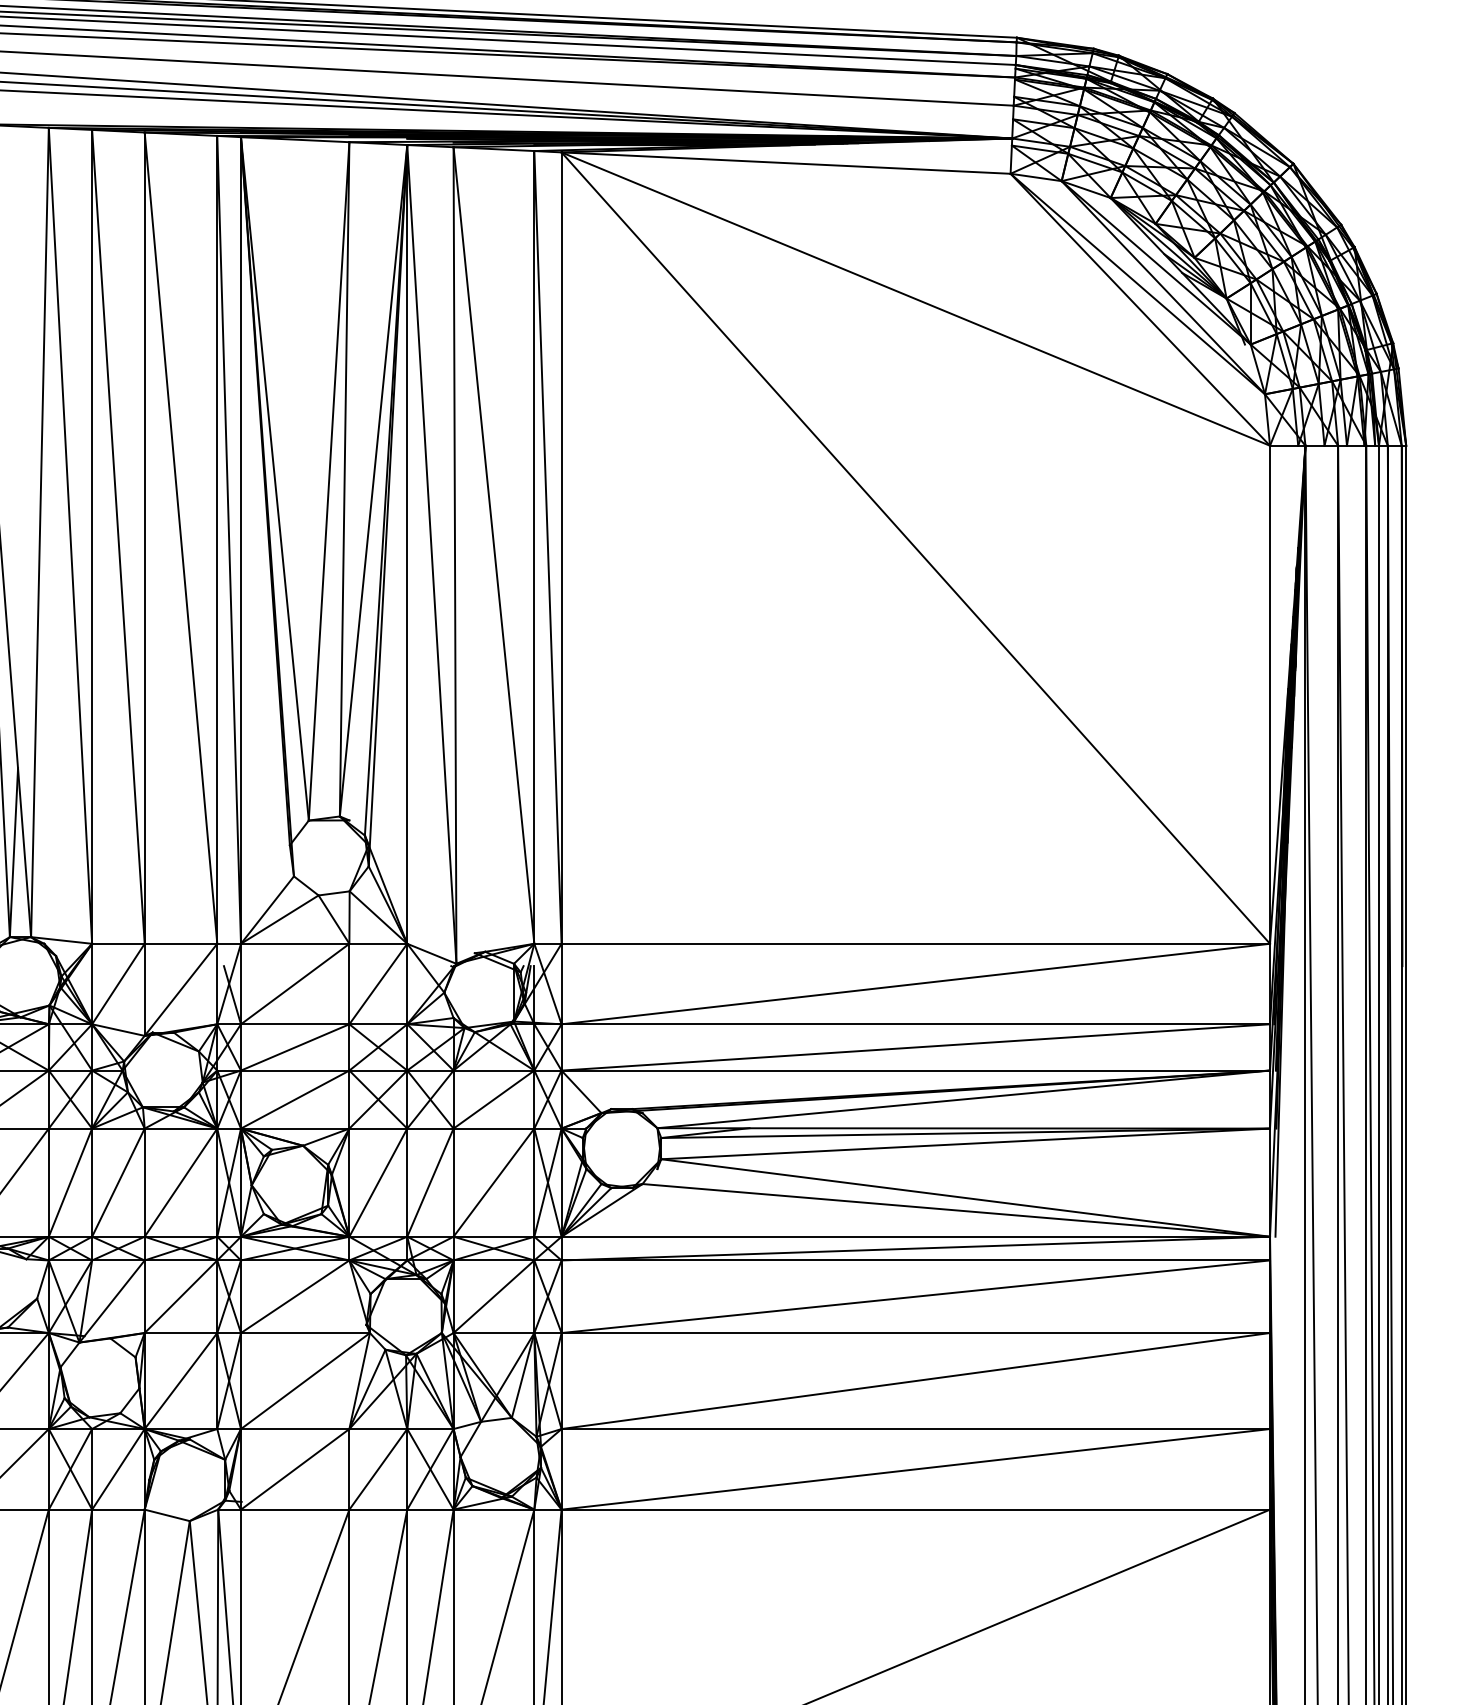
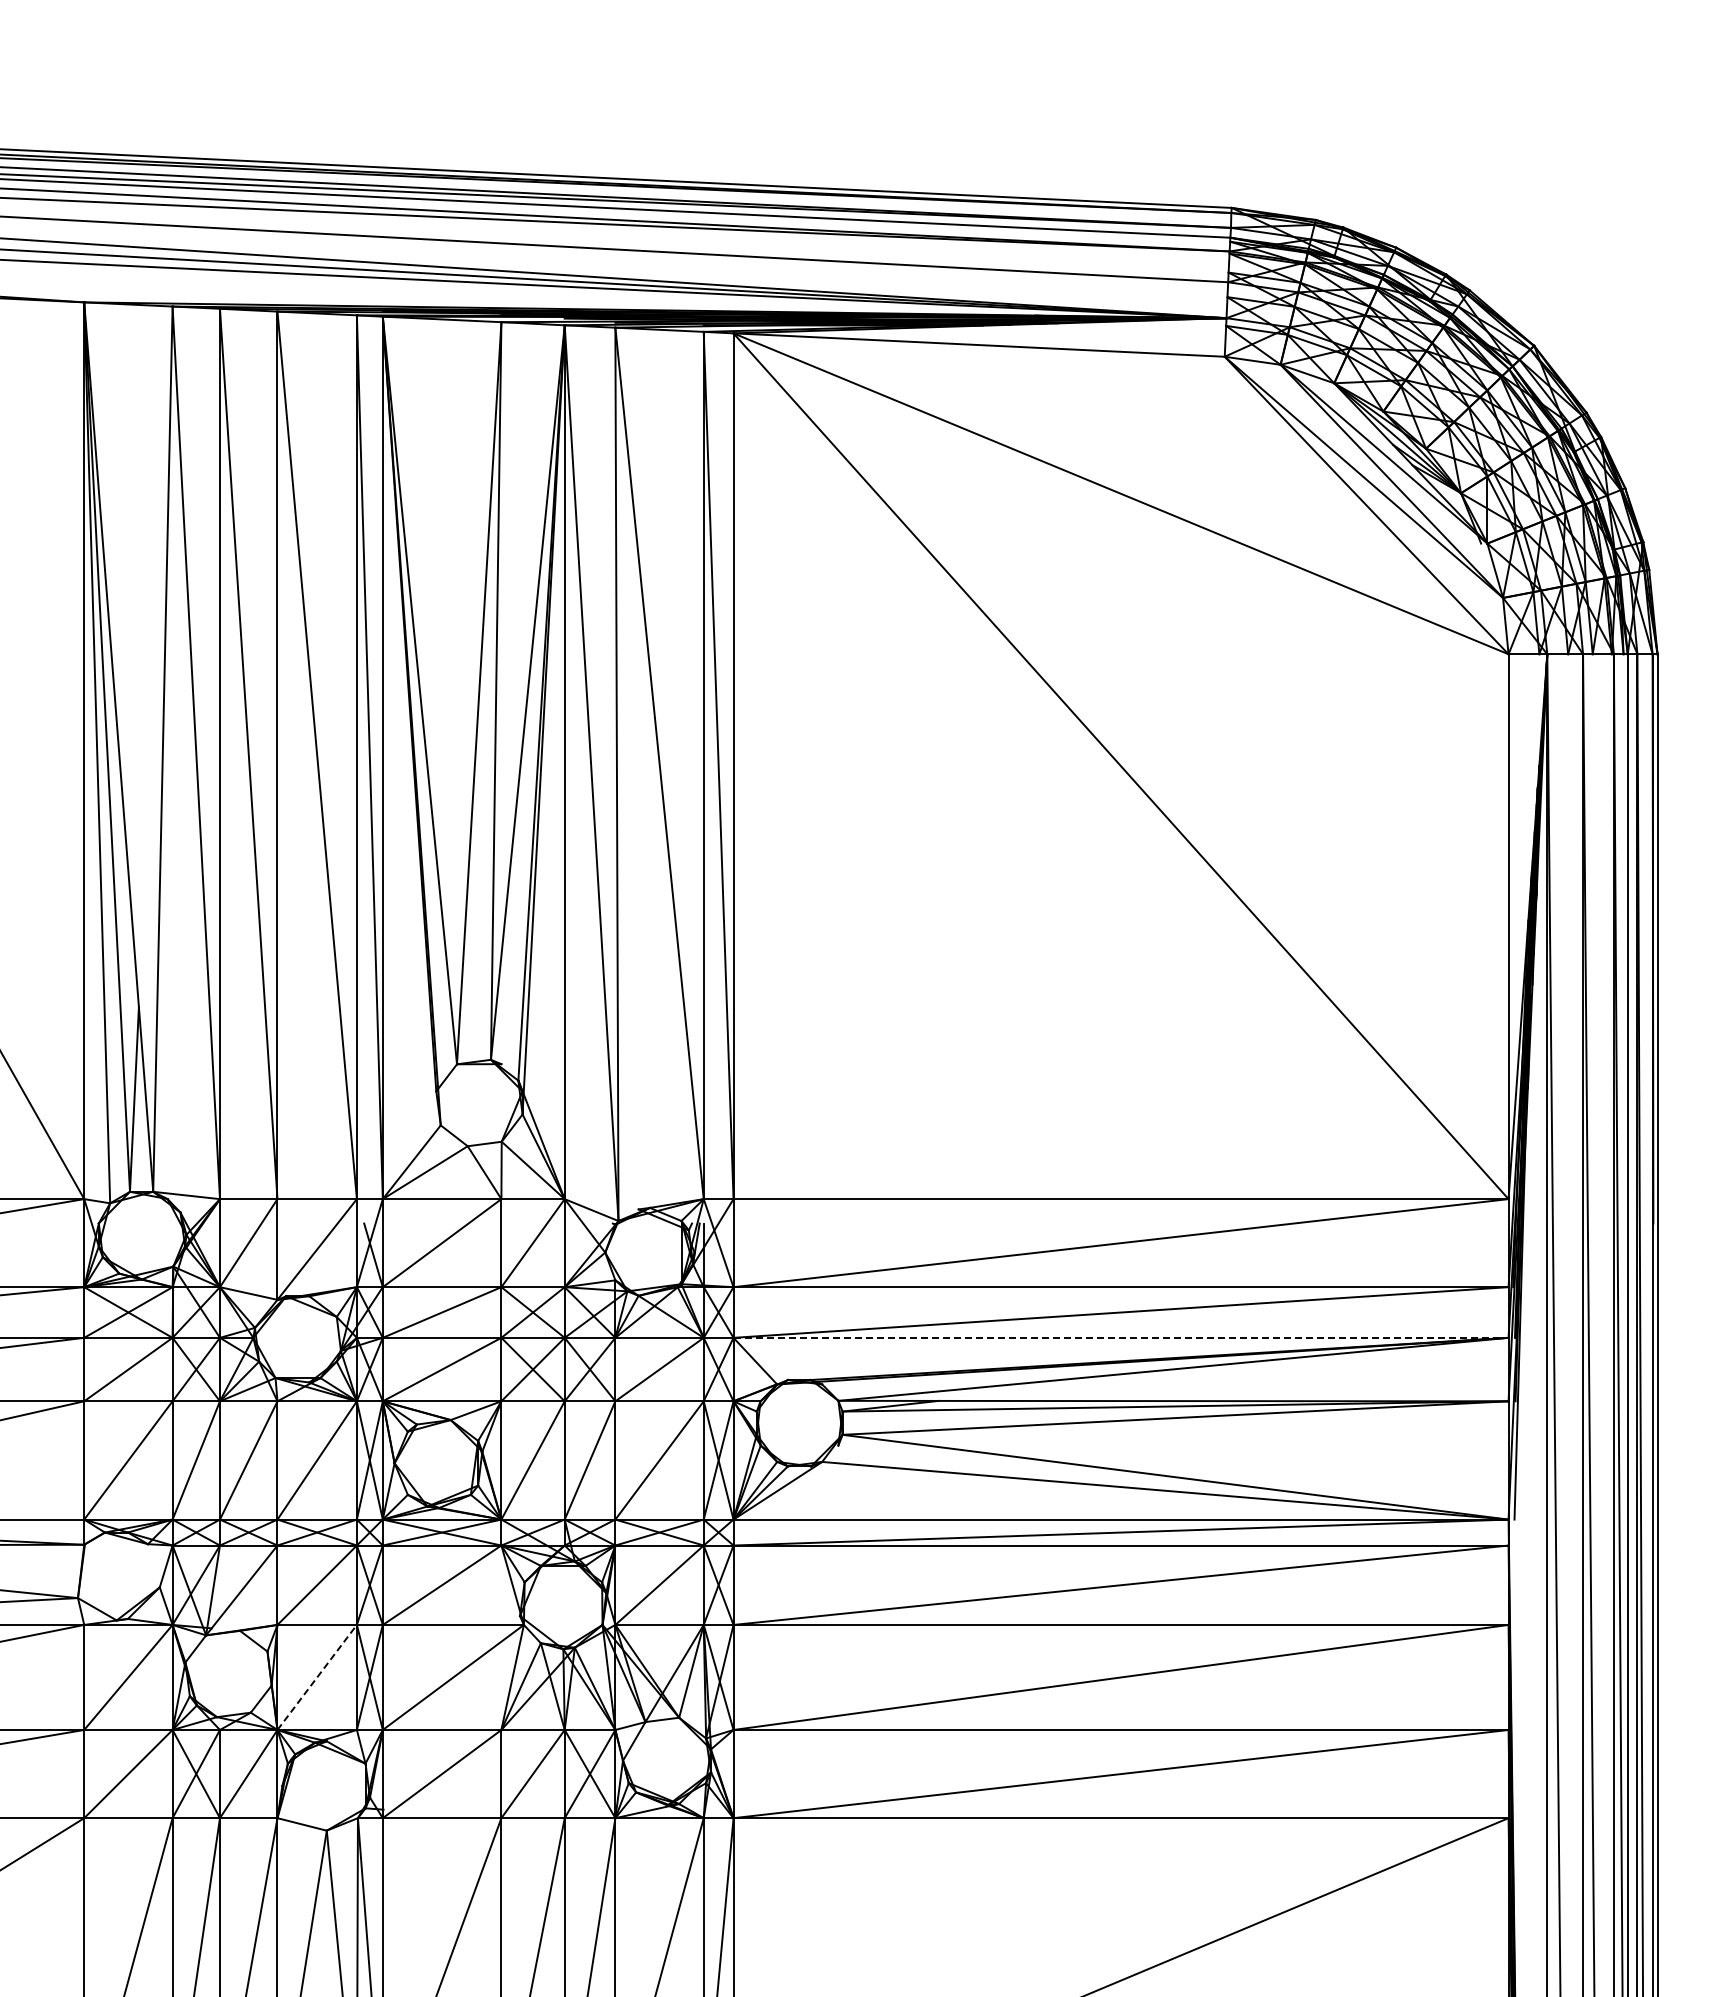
line: (916, 1070) -> (1121, 1337), solid -> dashed
line: (181, 1381) -> (317, 1677), solid -> dashed

